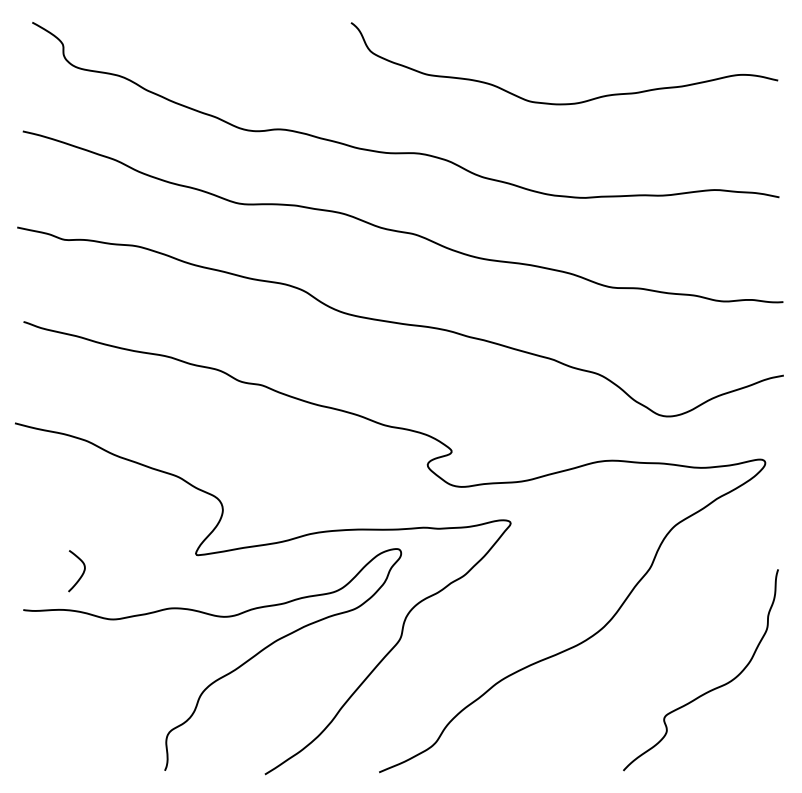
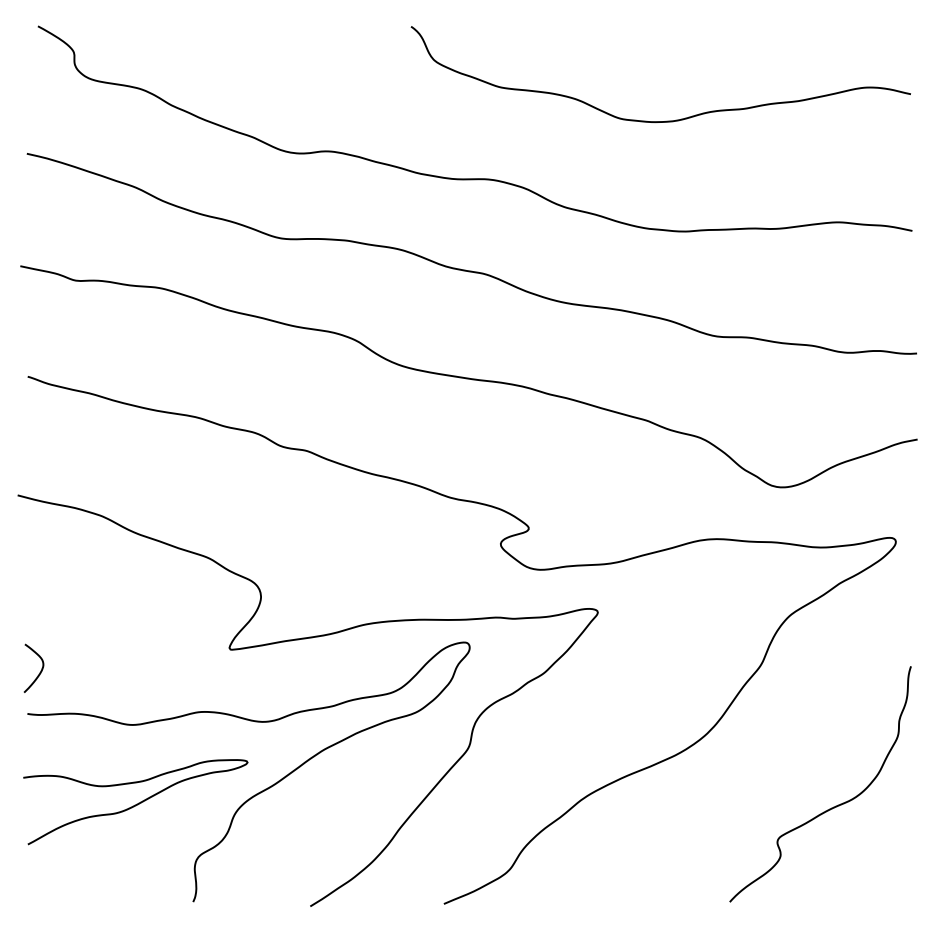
curve: (81, 574) -> (39, 672), moved
curve: (116, 686) -> (136, 803), added

